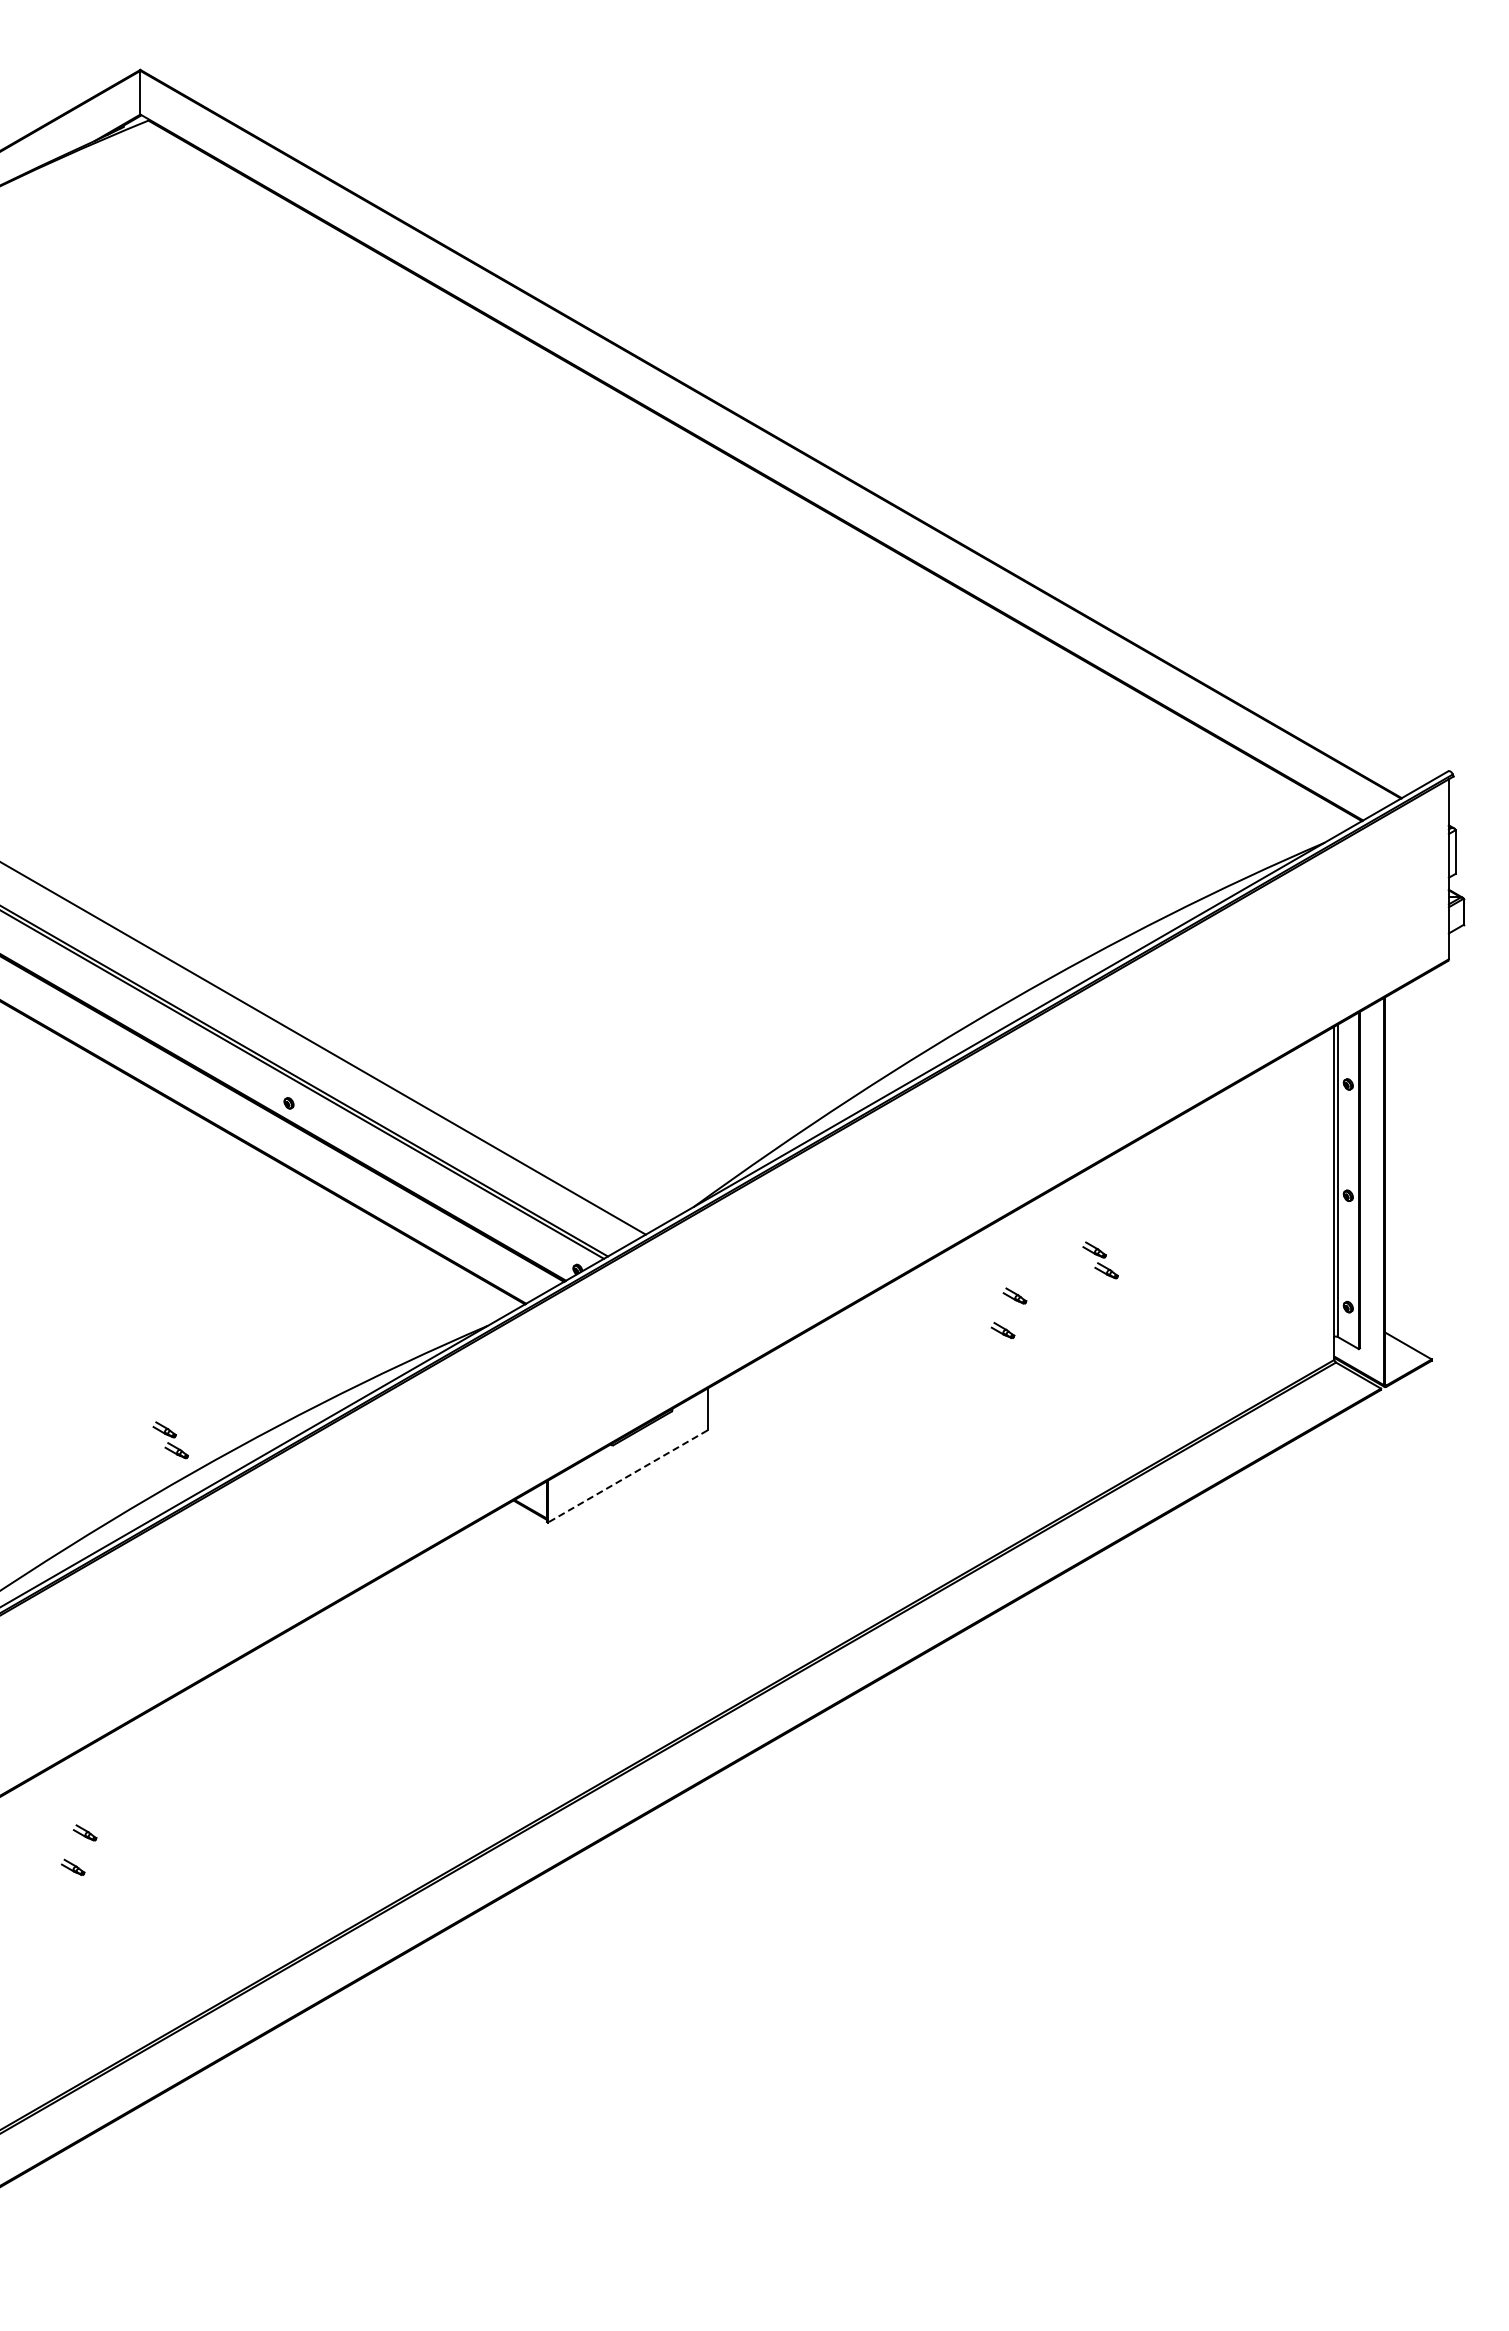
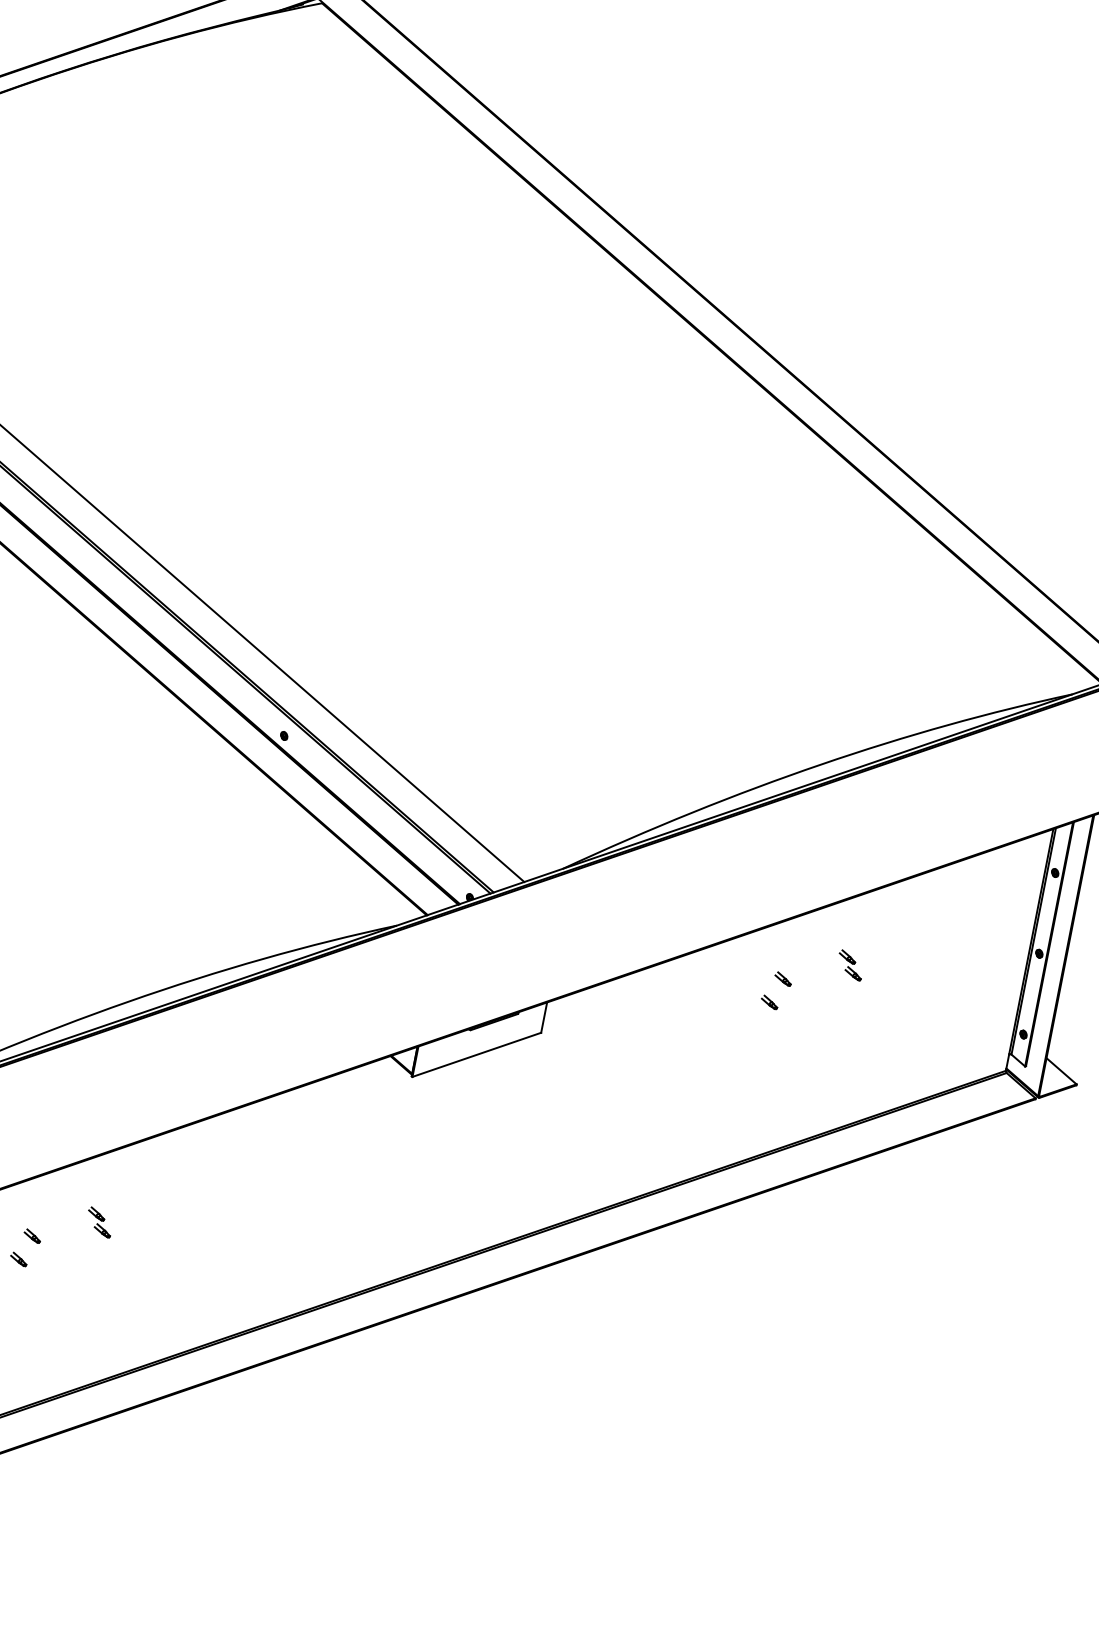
part: (170, 1440) -> (99, 1222), moved
line: (627, 1476) -> (476, 1054), dashed -> solid

